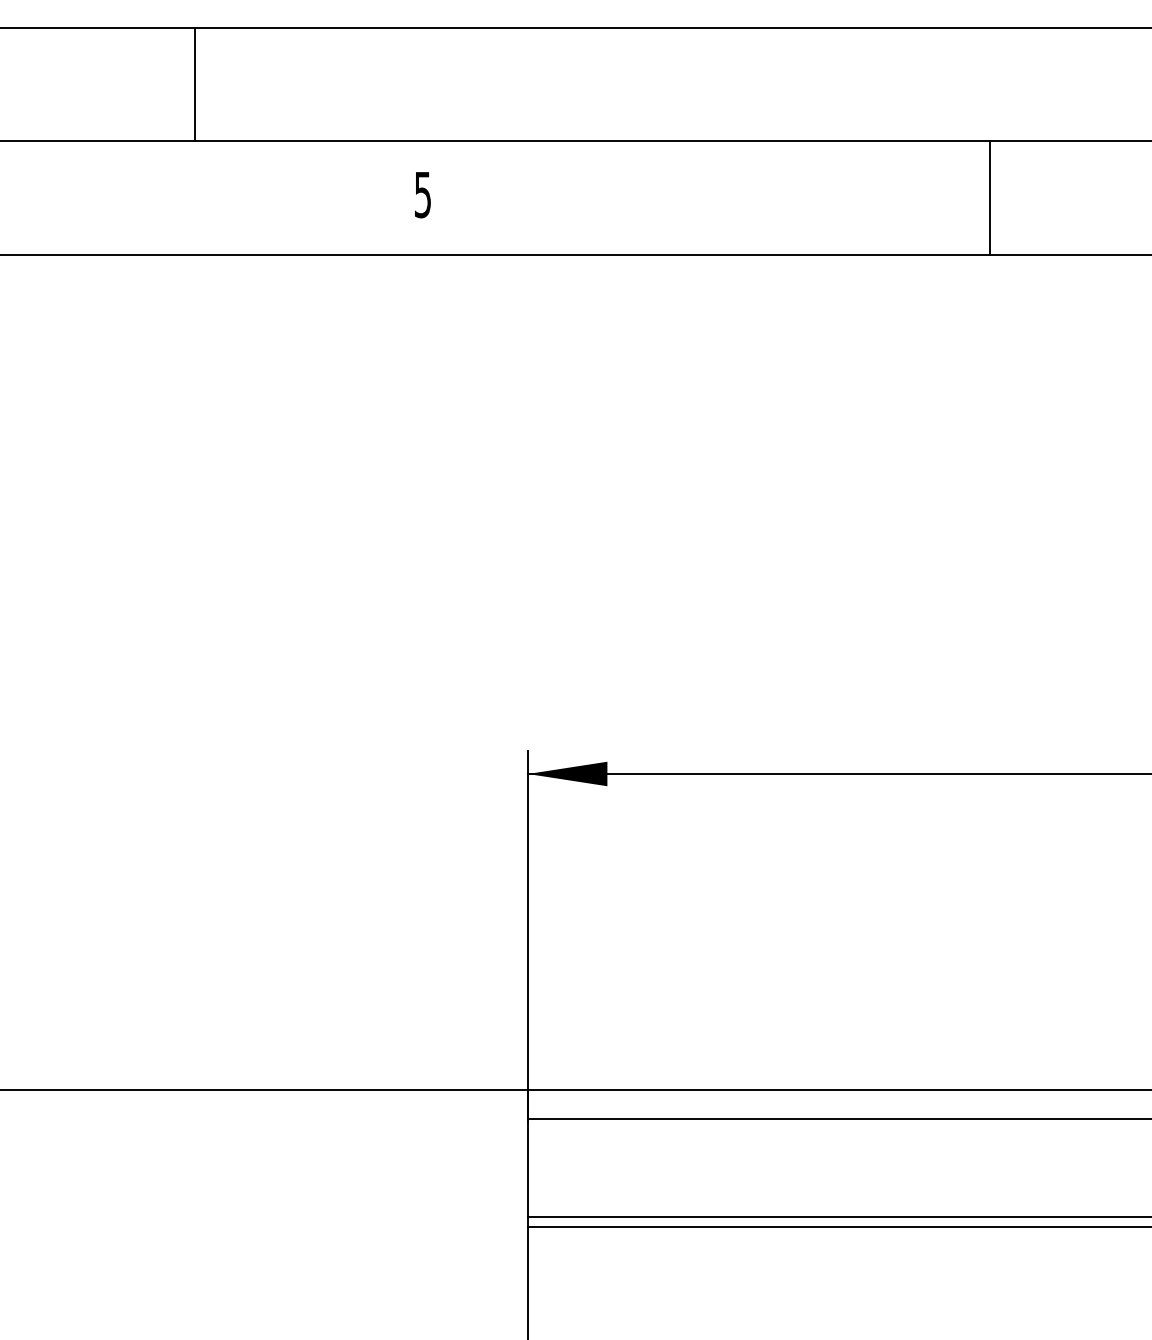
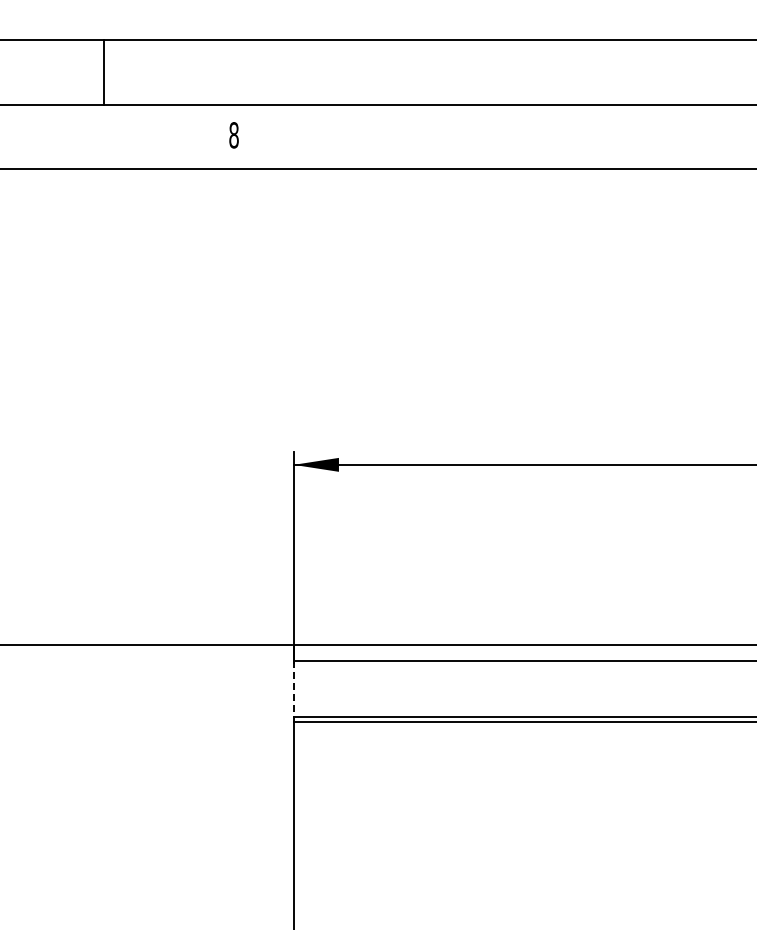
text: (422, 195) -> (233, 135), 5 -> 8
line: (989, 196) -> (556, 136), removed
line: (527, 1167) -> (293, 688), solid -> dashed

